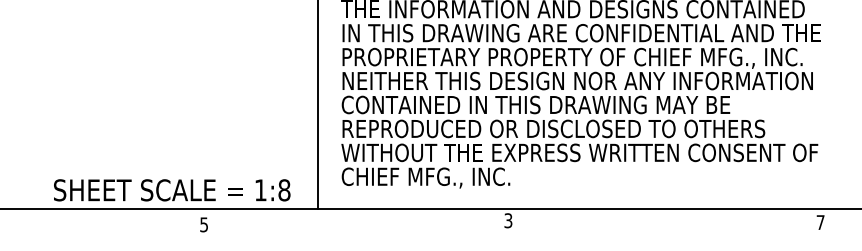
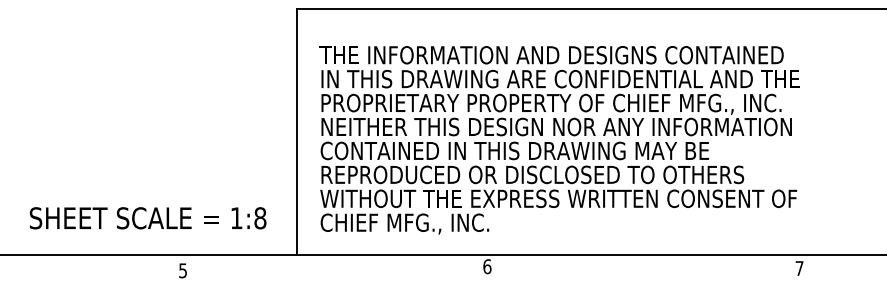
text: (171, 190) -> (147, 218), moved
text: (508, 220) -> (487, 266), 3 -> 6

